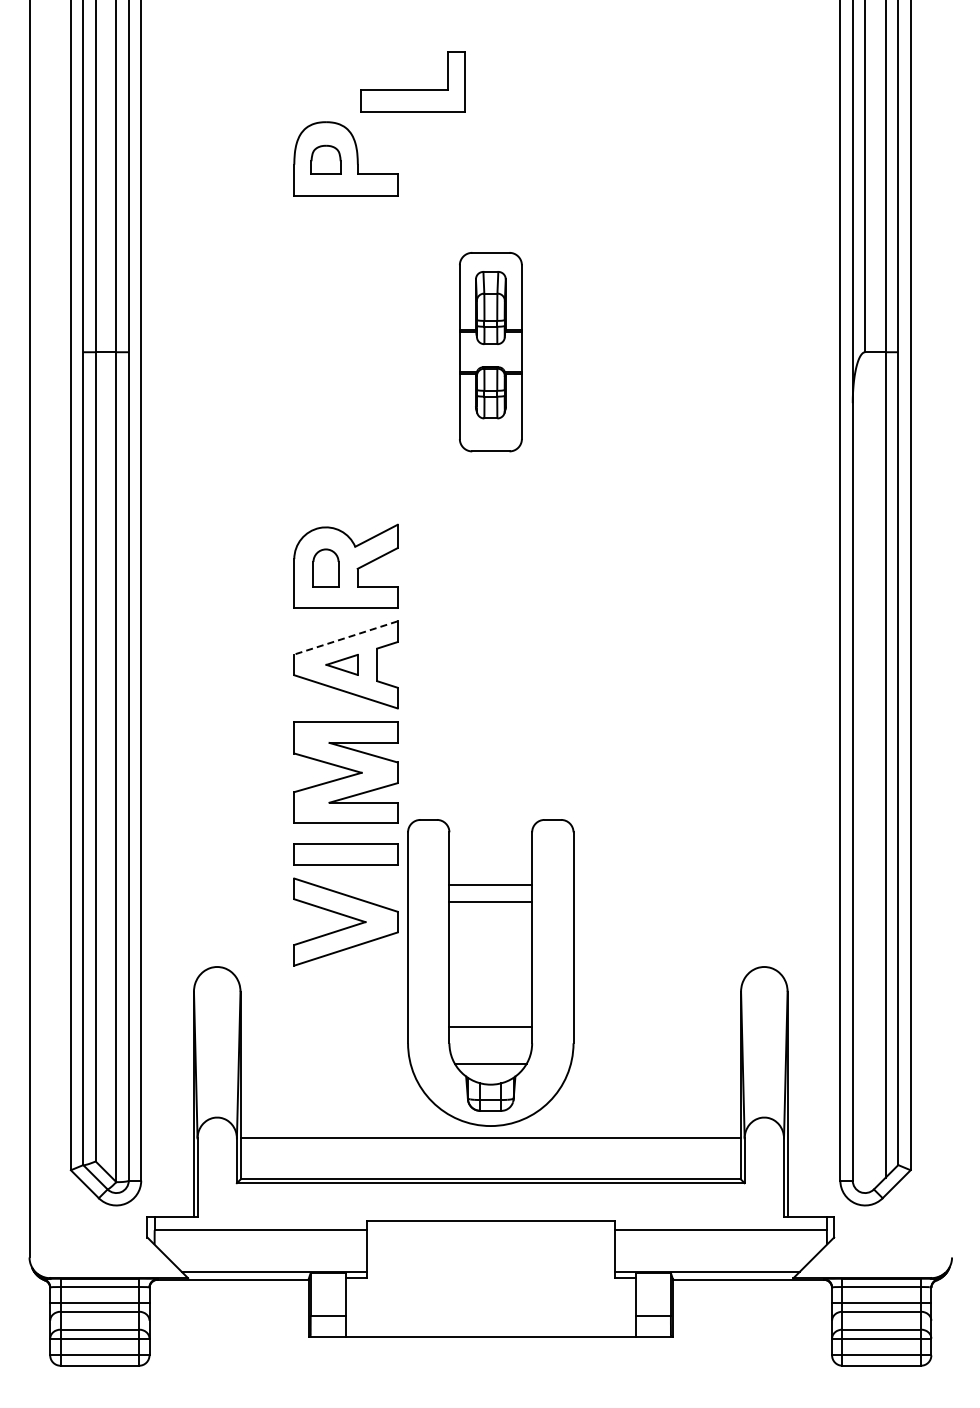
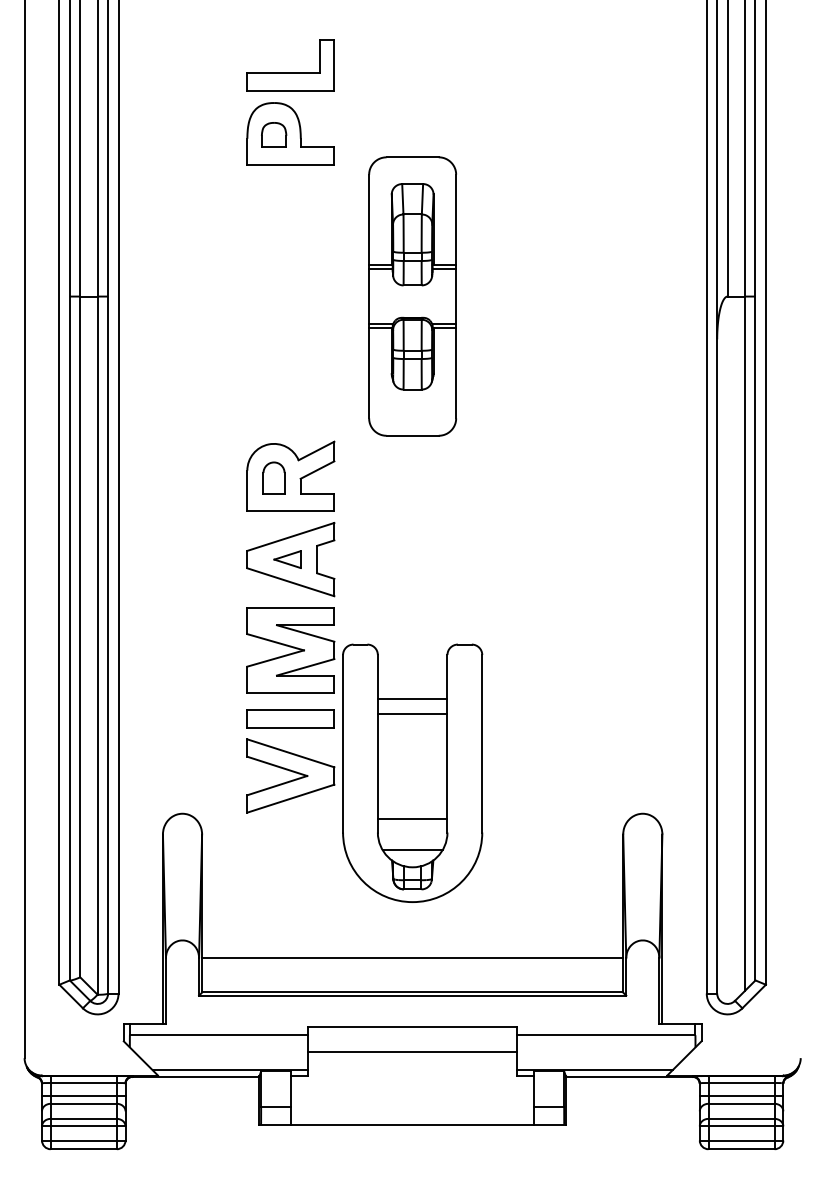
part: (412, 89) -> (290, 72), moved
part: (490, 351) -> (412, 295), size x1.67
line: (345, 638) -> (290, 537), dashed -> solid
part: (490, 972) -> (412, 772), moved
line: (490, 1249) -> (412, 1051), added

